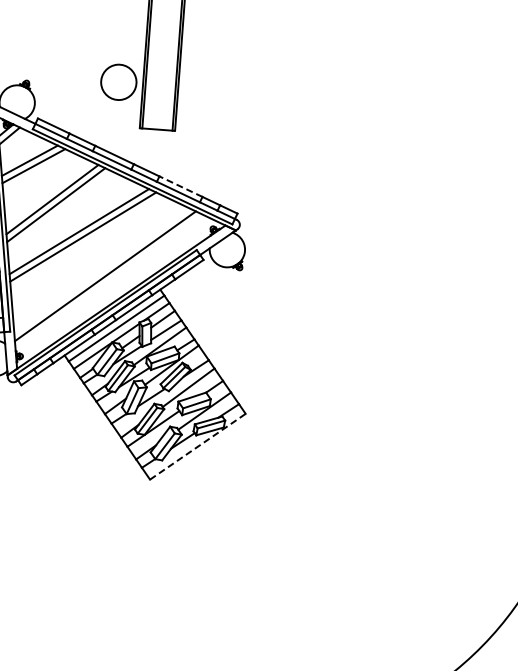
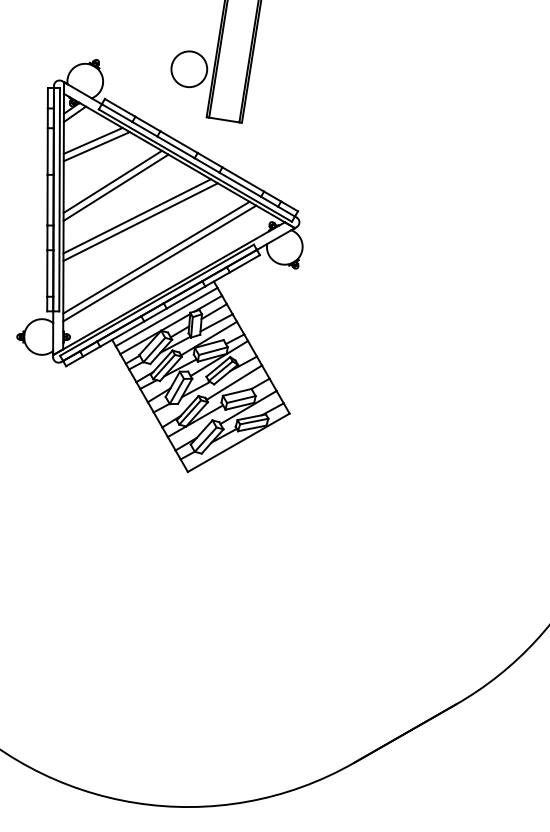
line: (180, 186) -> (242, 179), dashed -> solid
line: (101, 270) -> (156, 257), added
line: (197, 446) -> (238, 442), dashed -> solid

